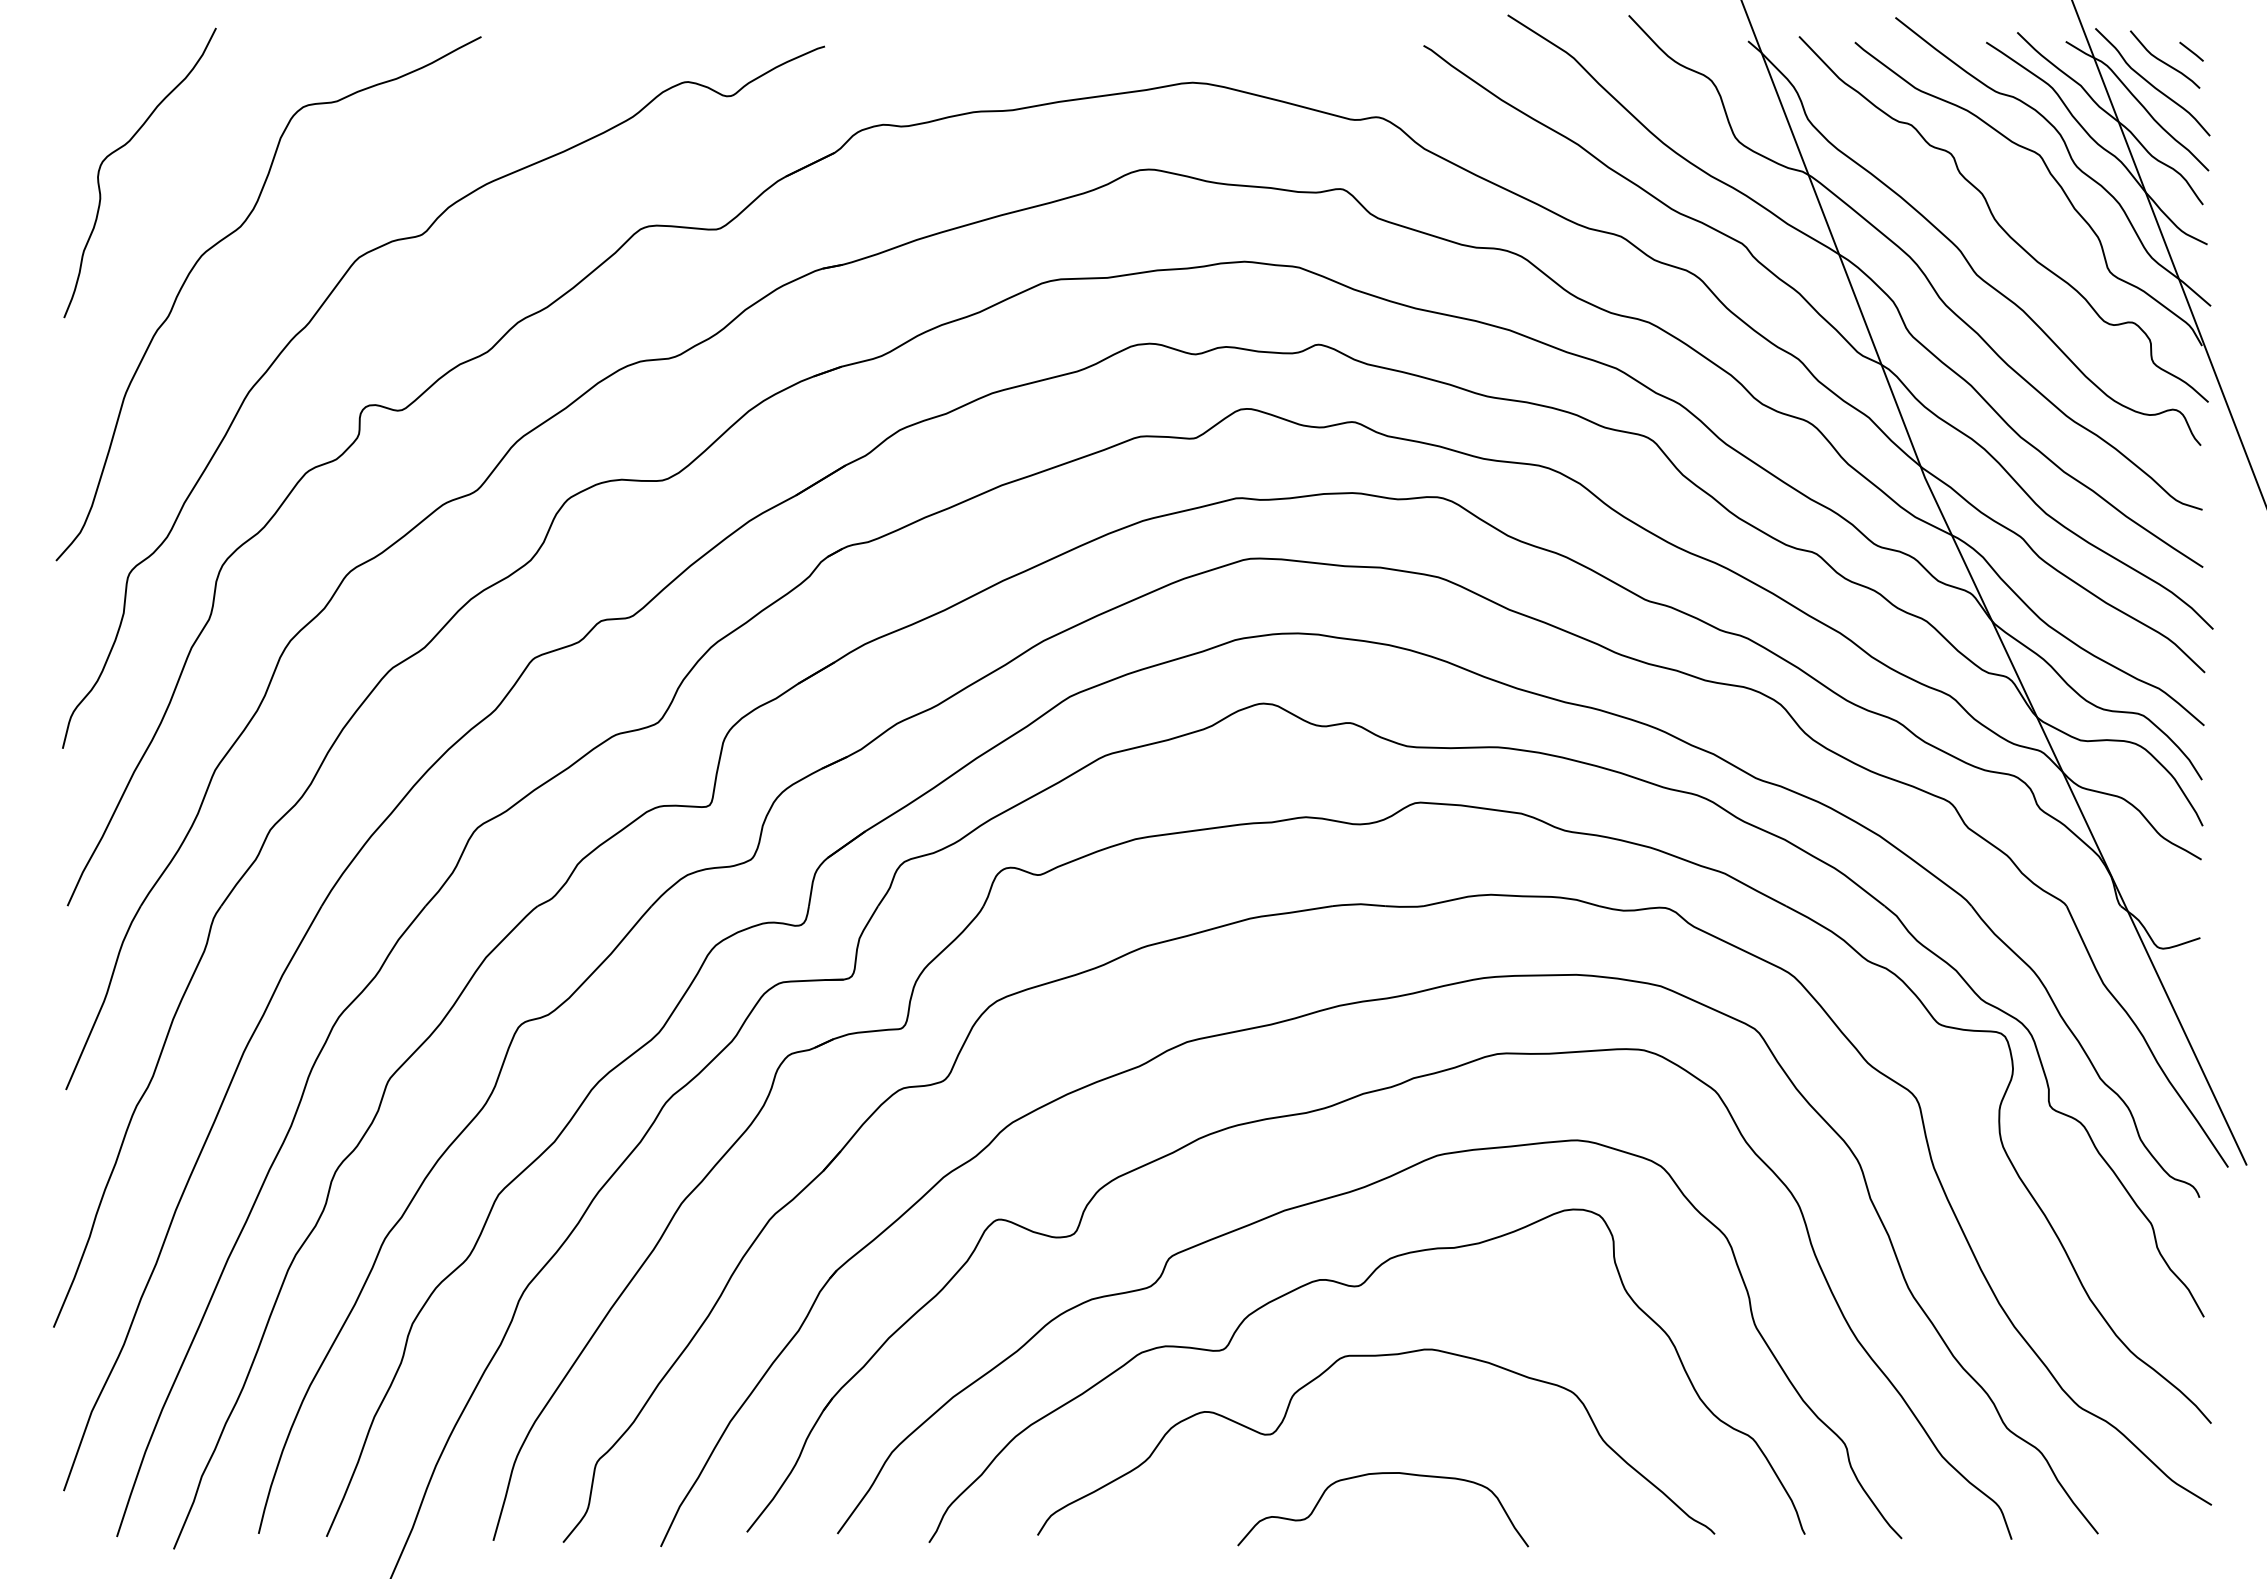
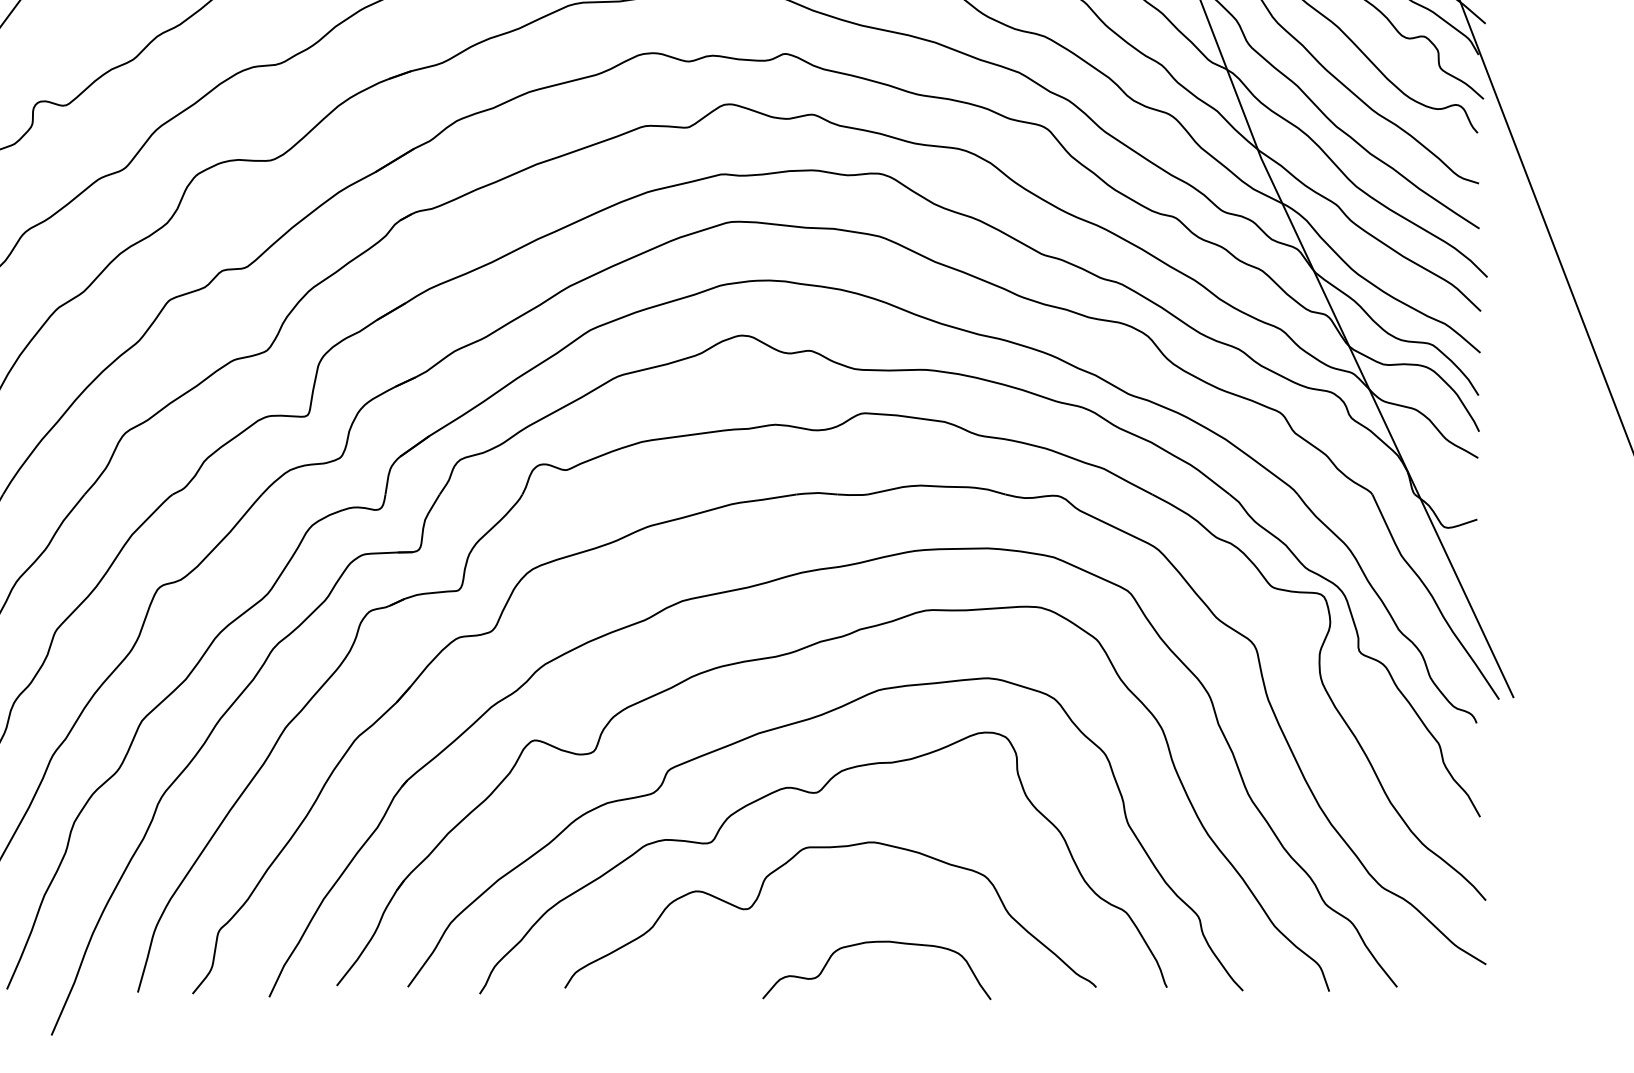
curve: (1381, 1474) -> (875, 942), moved

